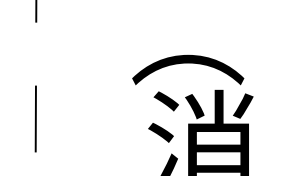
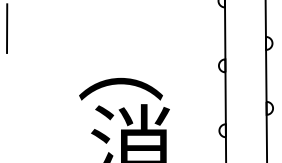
line: (35, 118) -> (6, 125), removed

